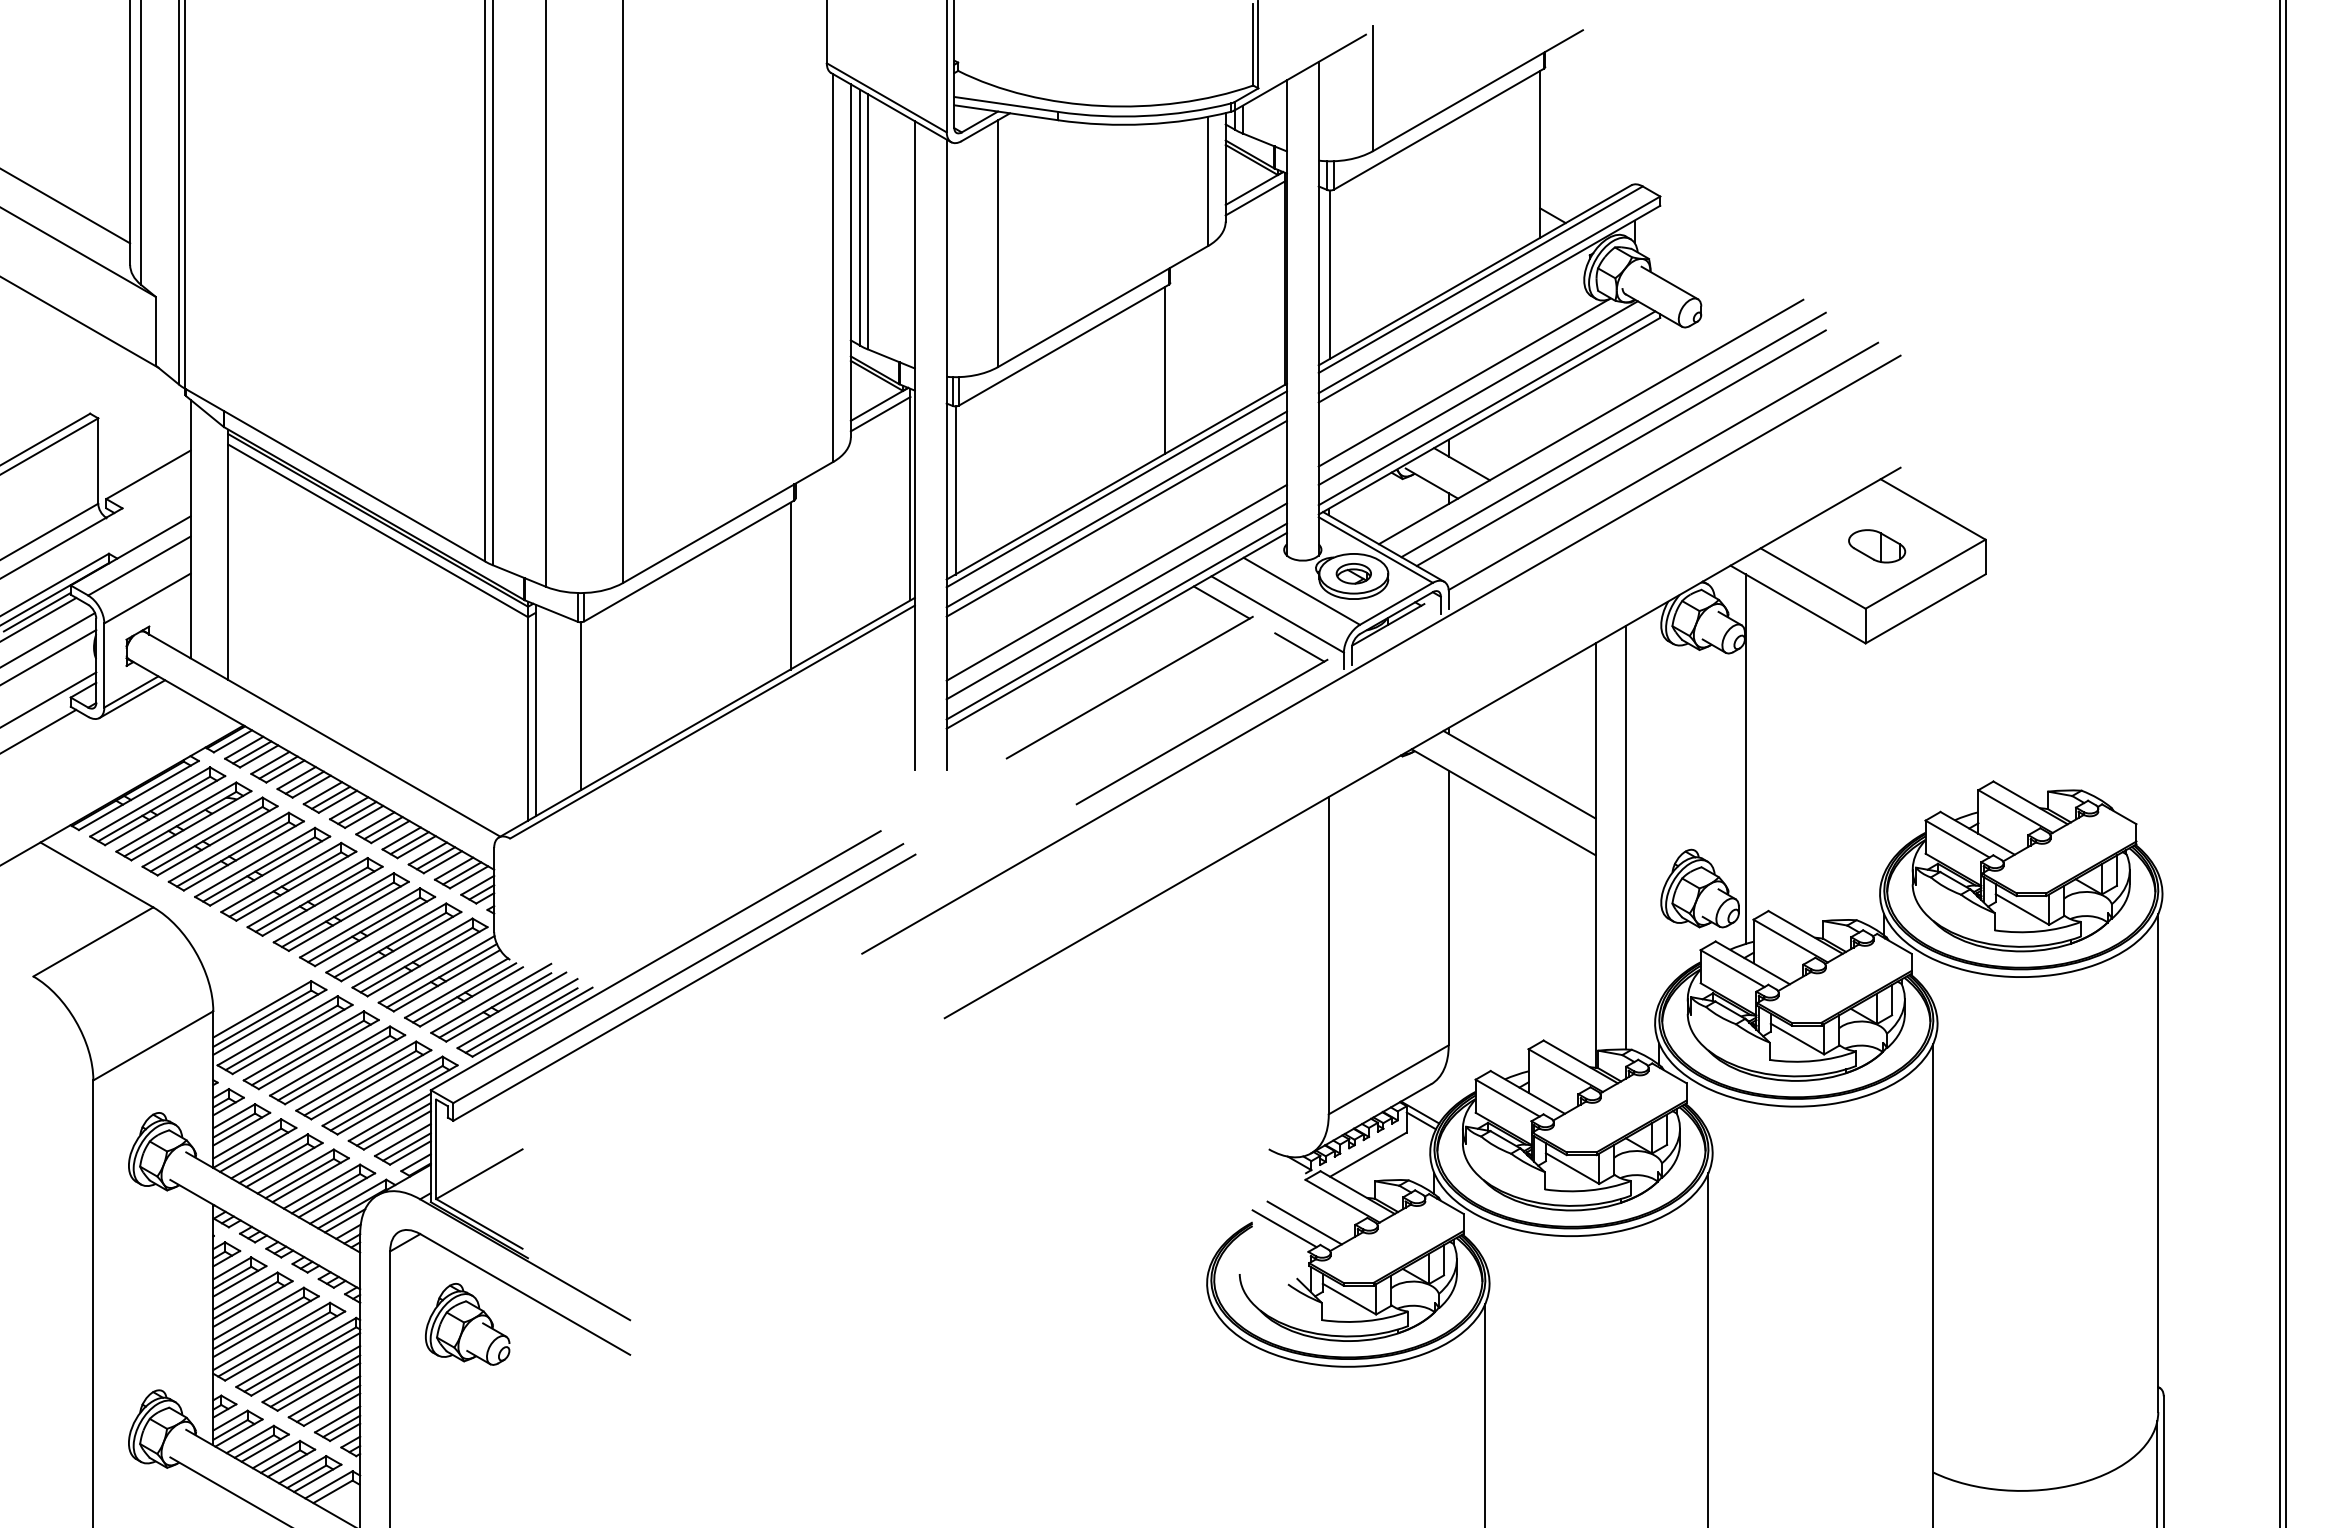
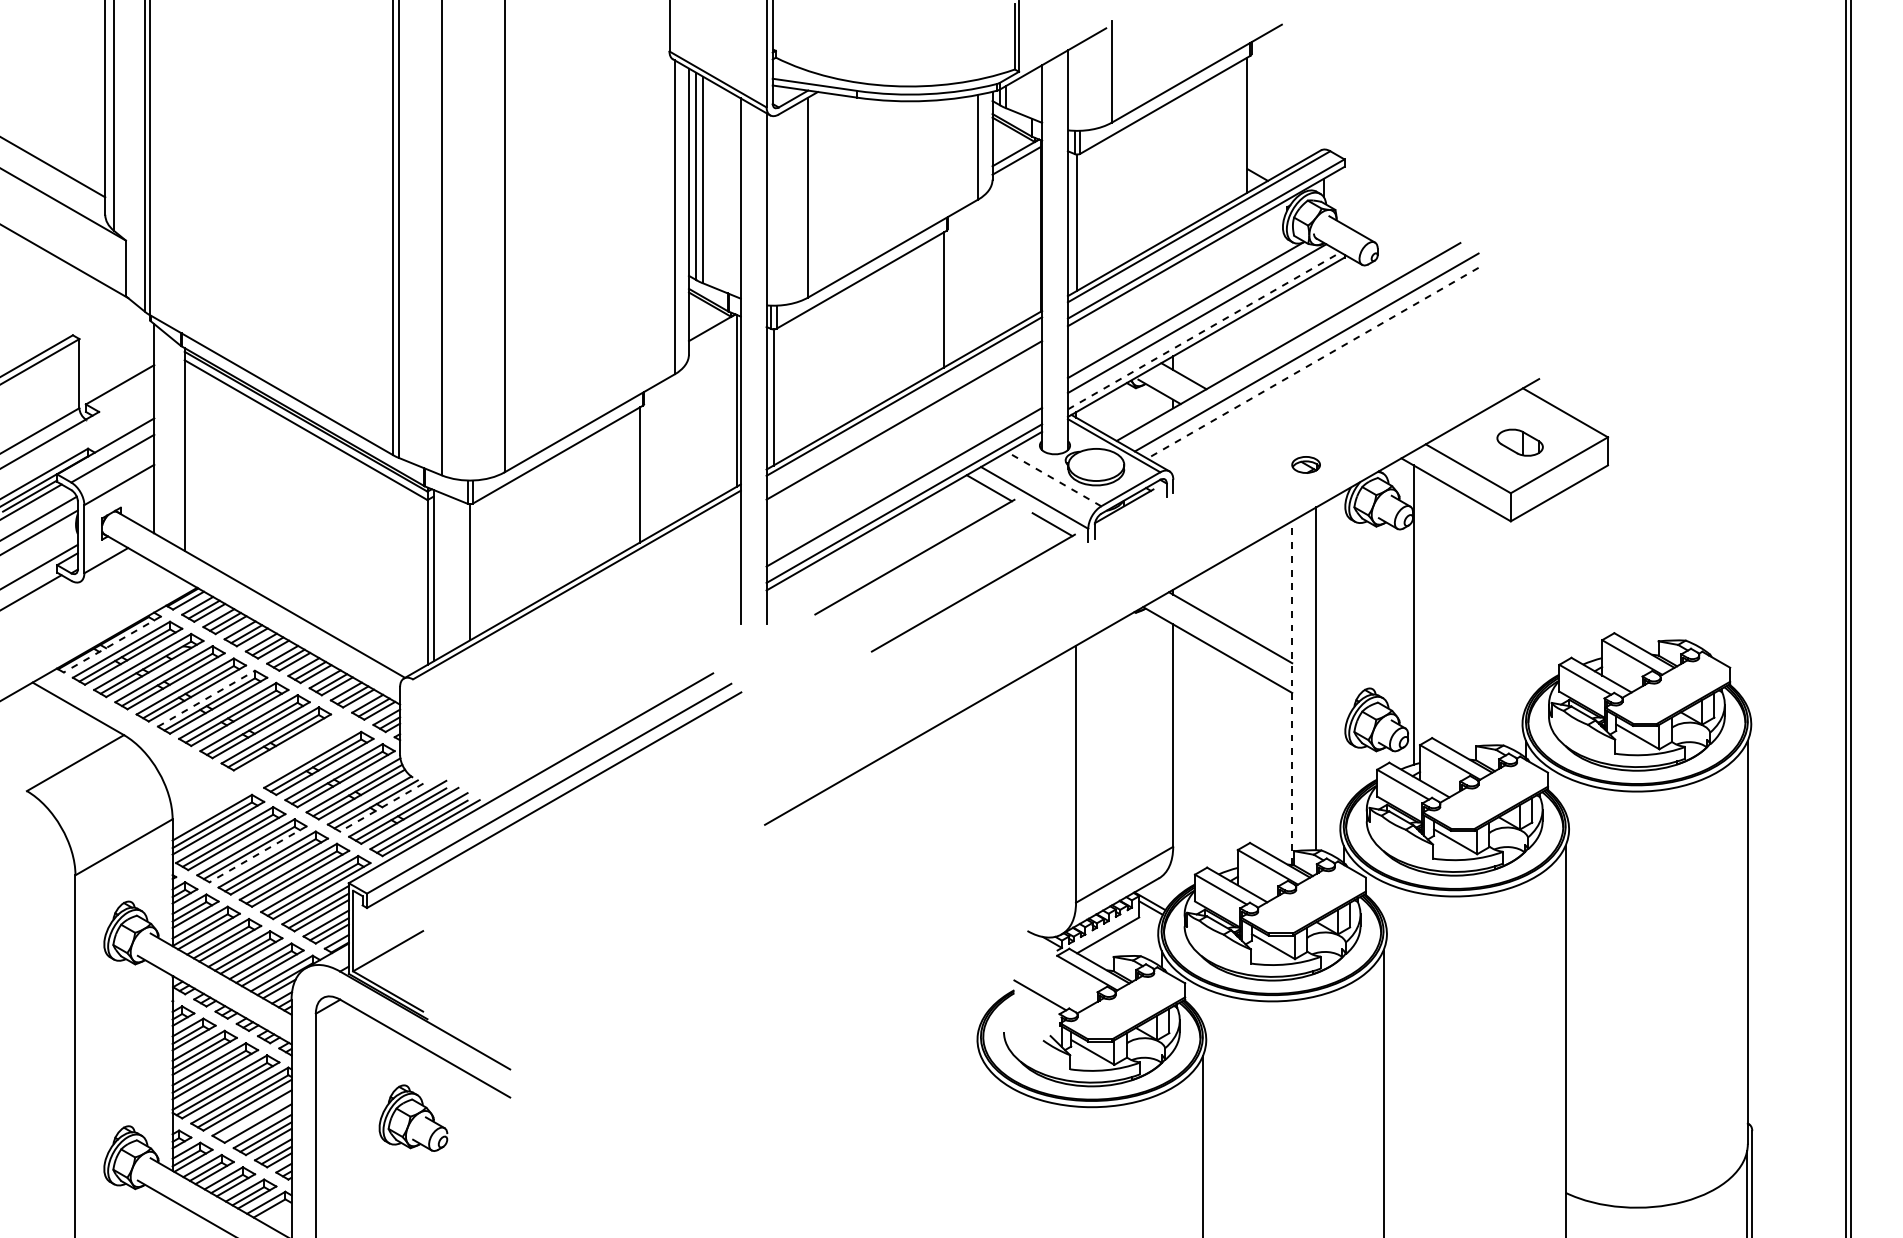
line: (1487, 408) -> (1204, 331), solid -> dashed
line: (880, 414) -> (712, 335), removed
line: (1620, 448) -> (1312, 363), solid -> dashed
line: (1663, 465) -> (1347, 377), removed
line: (1116, 509) -> (904, 412), removed
part: (1353, 573) -> (1305, 464), moved
line: (1116, 582) -> (904, 472), removed
line: (1301, 591) -> (1053, 479), solid -> dashed
line: (1381, 654) -> (1118, 530), removed
line: (132, 698) -> (107, 565), removed
line: (138, 795) -> (112, 644), solid -> dashed
line: (1595, 855) -> (1292, 693), solid -> dashed
line: (255, 862) -> (206, 698), solid -> dashed
part: (367, 927) -> (297, 751), removed
line: (471, 997) -> (381, 808), solid -> dashed
line: (318, 1054) -> (257, 854), solid -> dashed
line: (1304, 1222) -> (1056, 990), removed
part: (467, 1324) -> (413, 1118), moved
line: (315, 1380) -> (255, 1118), removed

